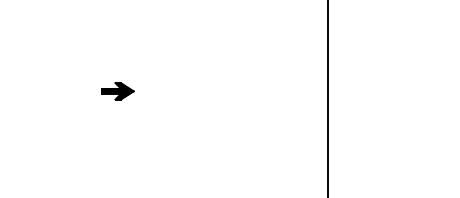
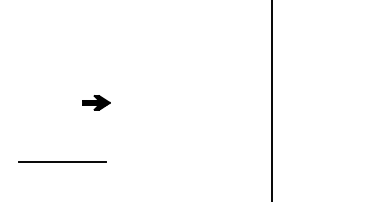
part: (117, 90) -> (96, 102), moved
line: (75, 140) -> (62, 162), added

